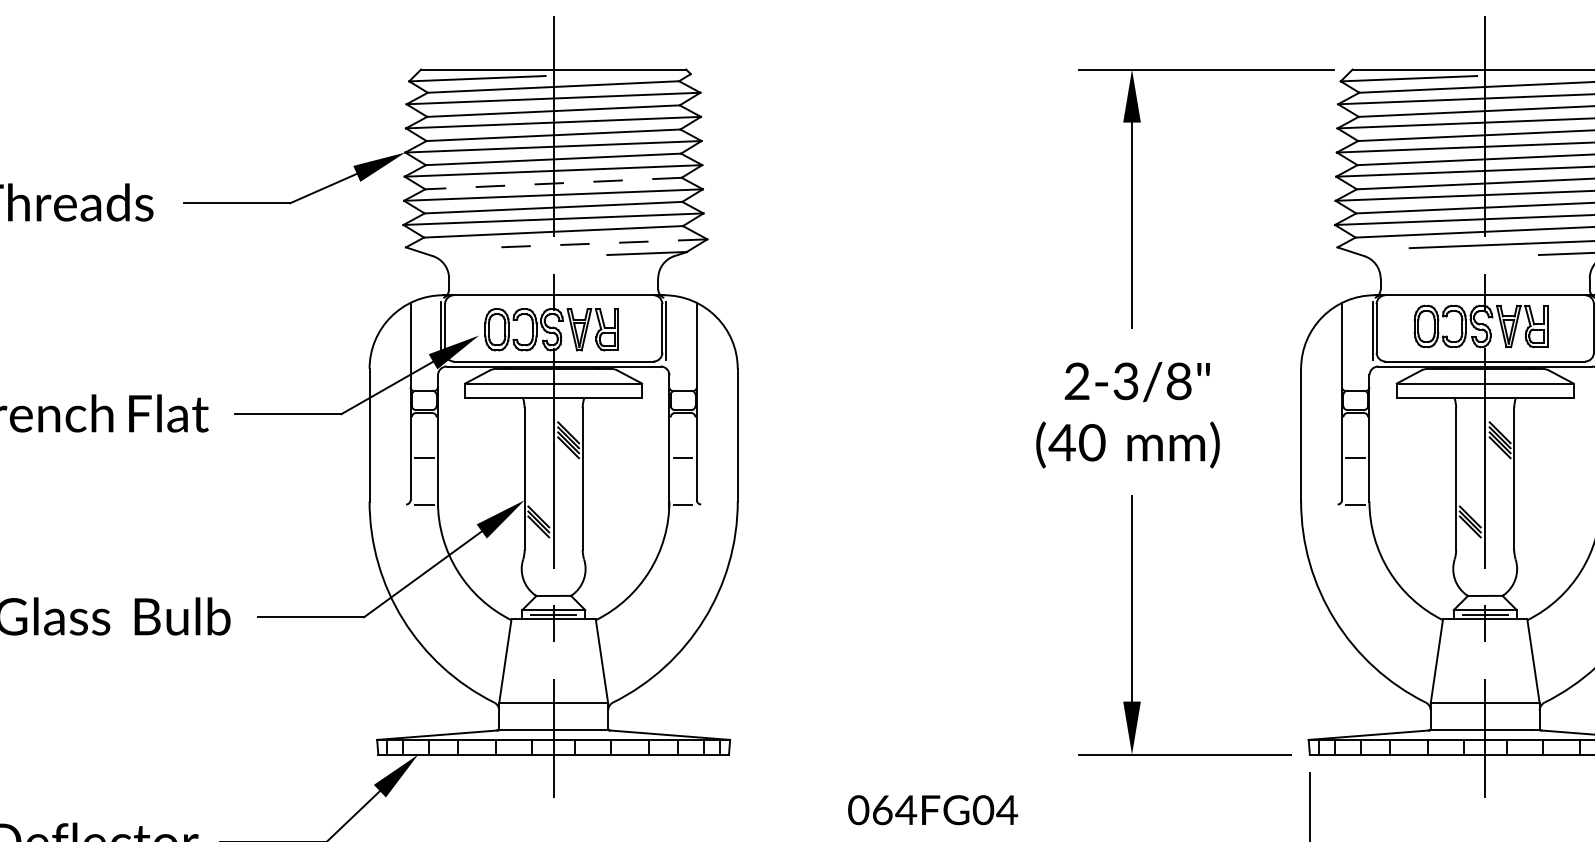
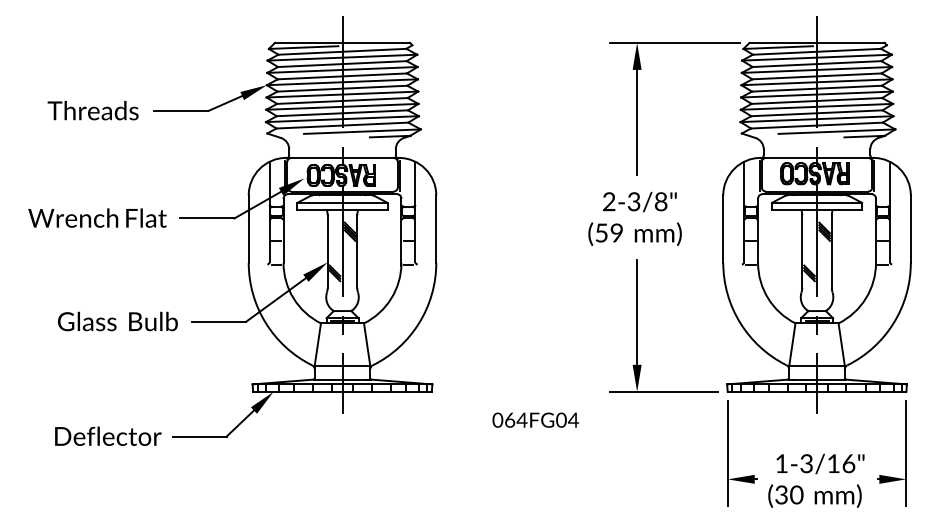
line: (551, 184) -> (341, 101), dashed -> solid
line: (590, 243) -> (361, 131), dashed -> solid
text: (1075, 441) -> (608, 232), (40 -> (59

